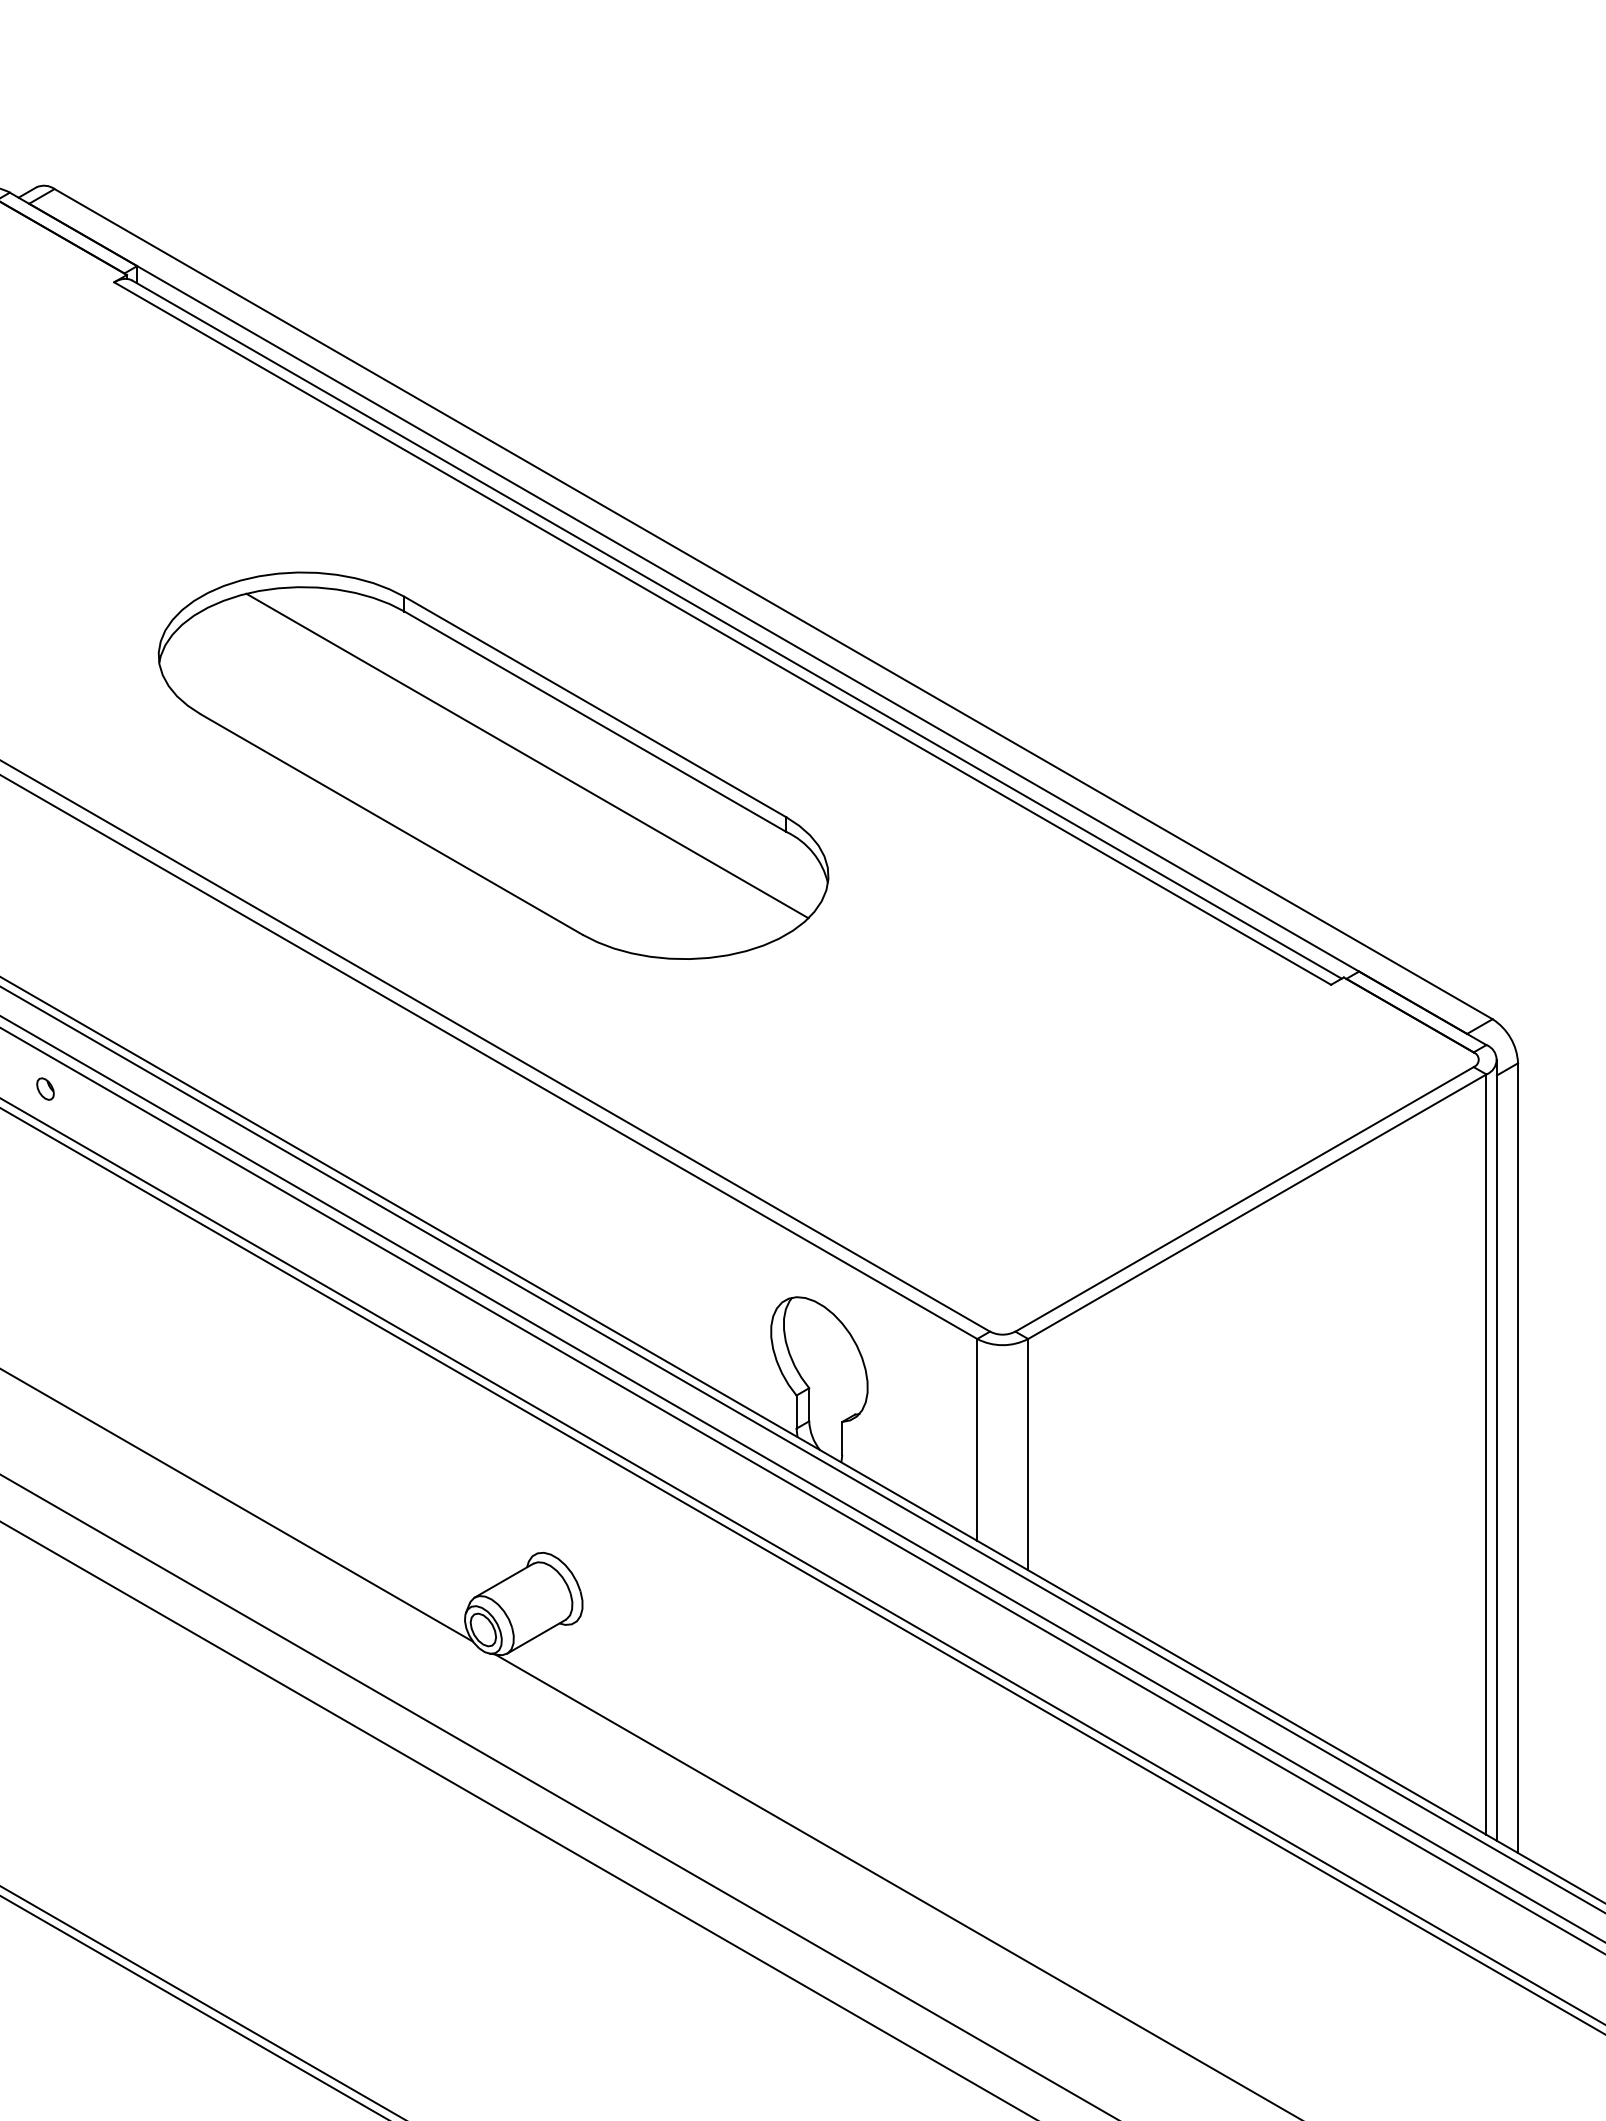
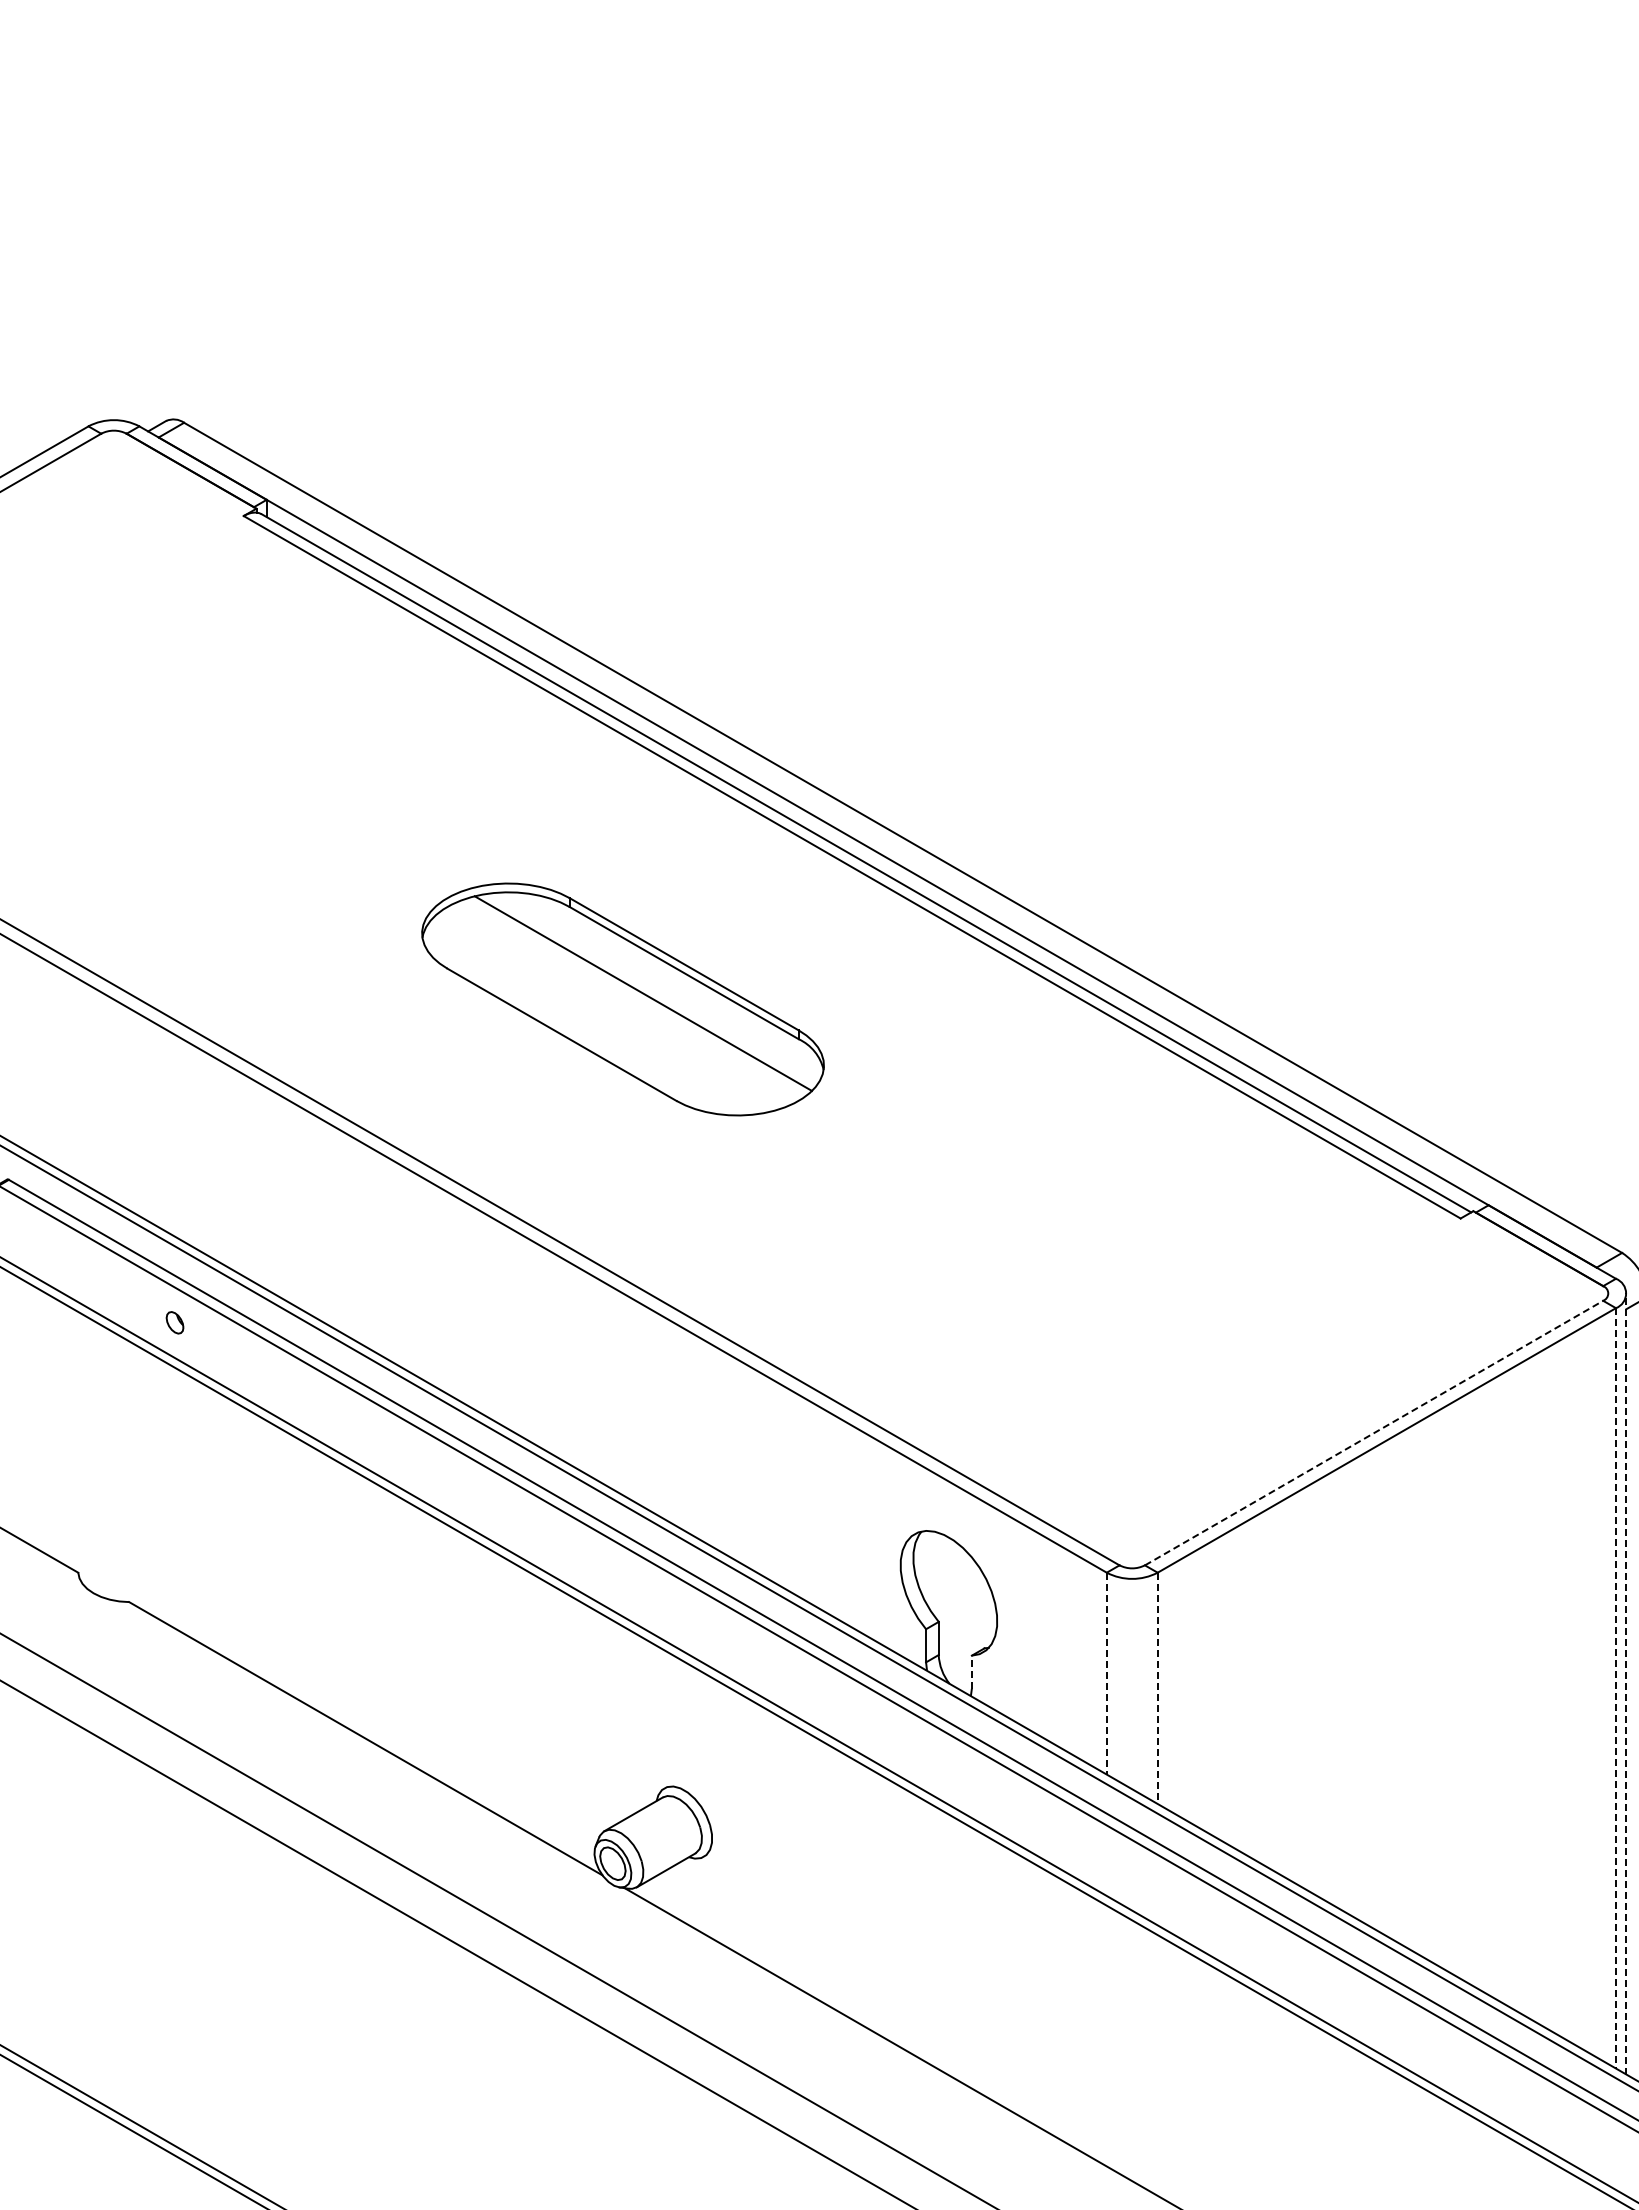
part: (492, 765) -> (622, 999), size x0.6
line: (1244, 1199) -> (1374, 1433), solid -> dashed
line: (841, 1438) -> (971, 1672), solid -> dashed
line: (976, 1439) -> (1106, 1673), solid -> dashed
line: (1496, 1450) -> (1626, 1684), solid -> dashed
line: (1027, 1454) -> (1157, 1688), solid -> dashed
line: (1485, 1454) -> (1615, 1688), solid -> dashed

